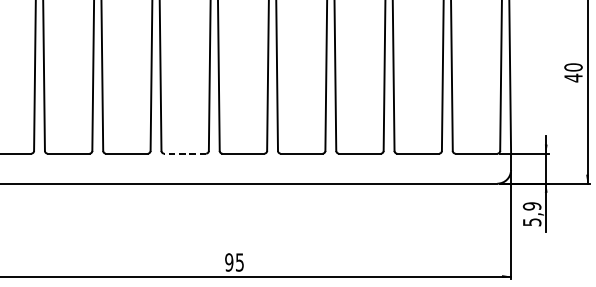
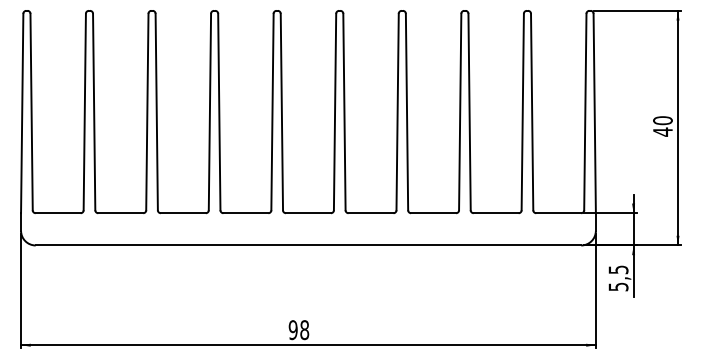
line: (184, 153) -> (245, 213), dashed -> solid
text: (532, 206) -> (618, 269), 5,9 -> 5,5
text: (239, 262) -> (304, 330), 95 -> 98

